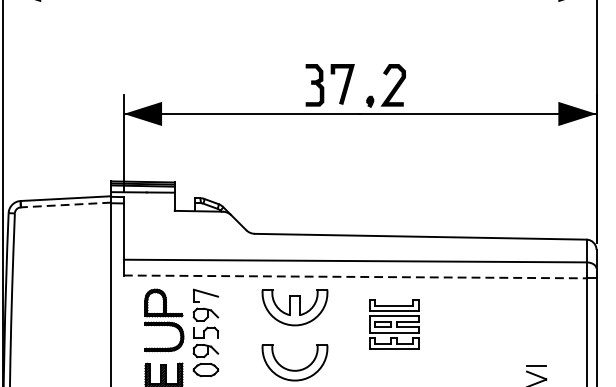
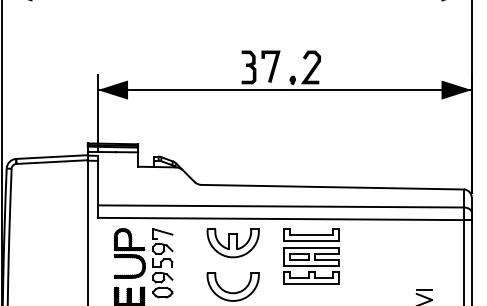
line: (66, 205) -> (52, 162), dashed -> solid
line: (354, 276) -> (280, 218), dashed -> solid
part: (393, 324) -> (311, 256), size x1.43

